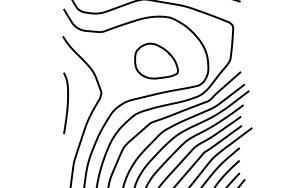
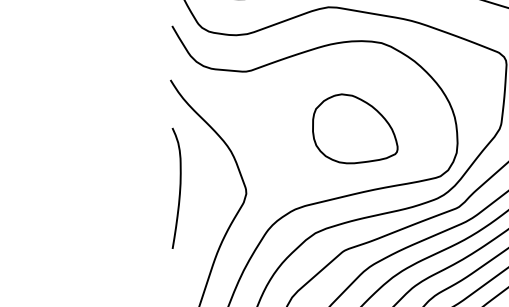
curve: (67, 102) -> (179, 186), moved

